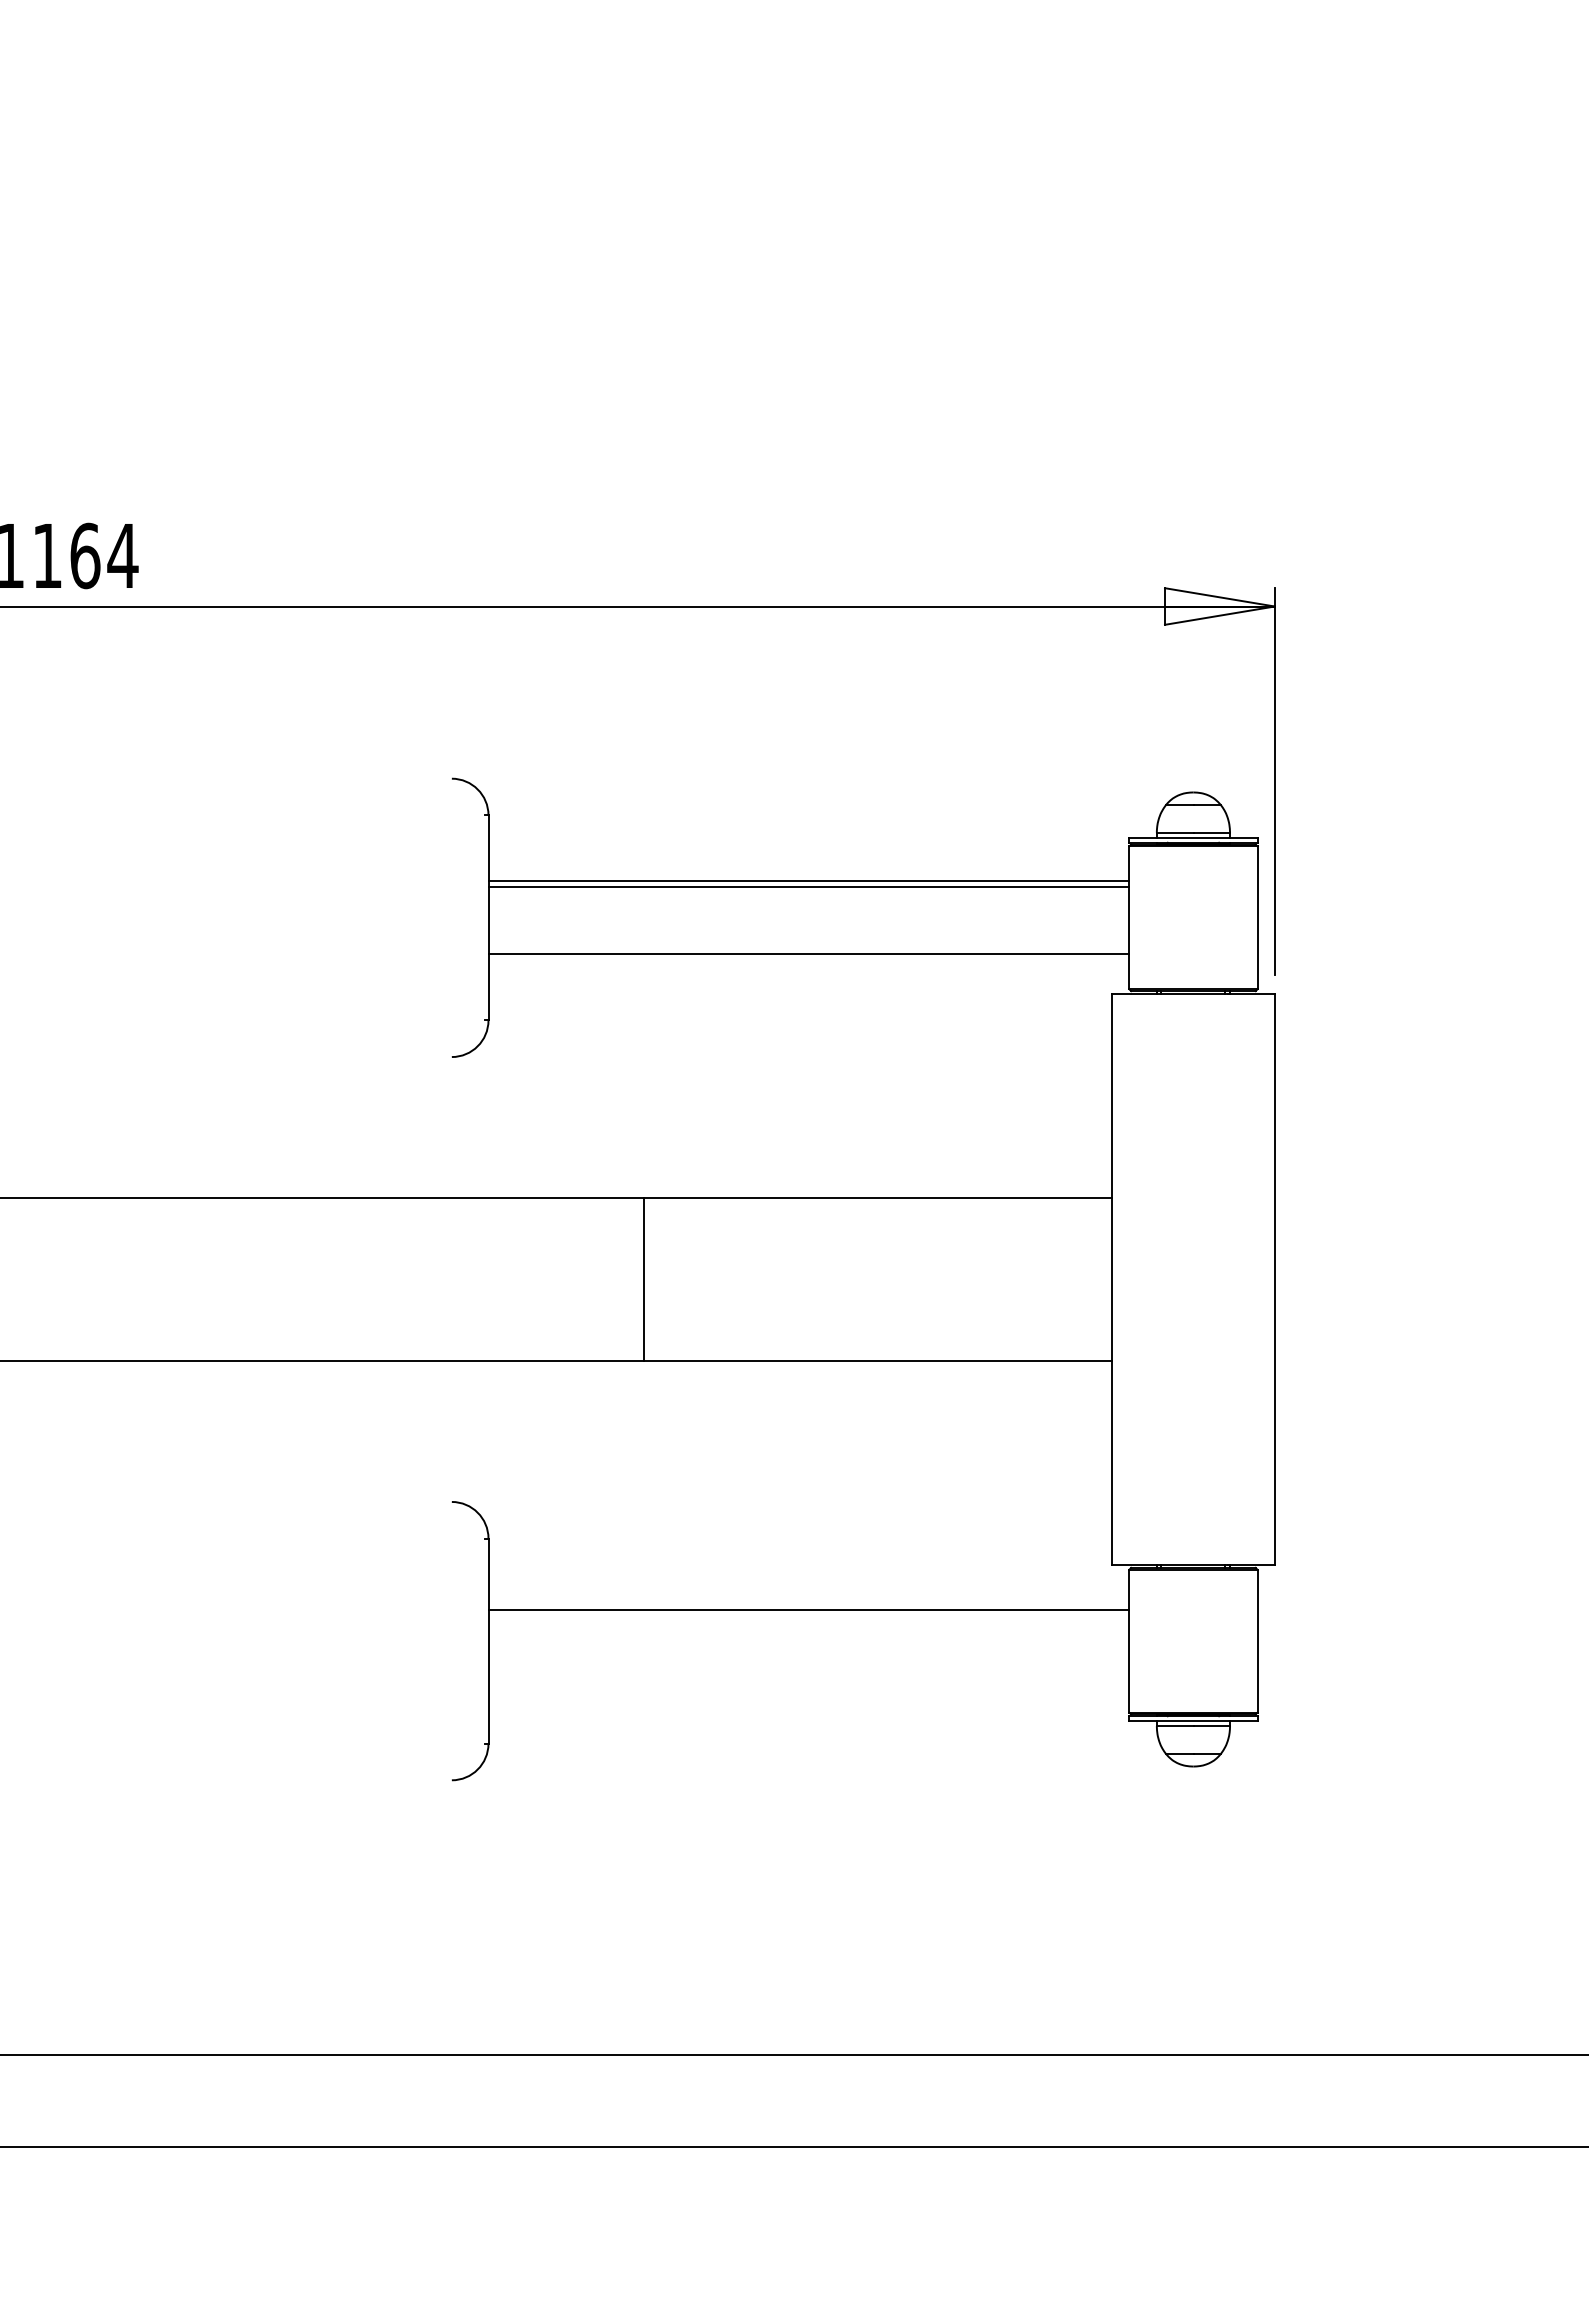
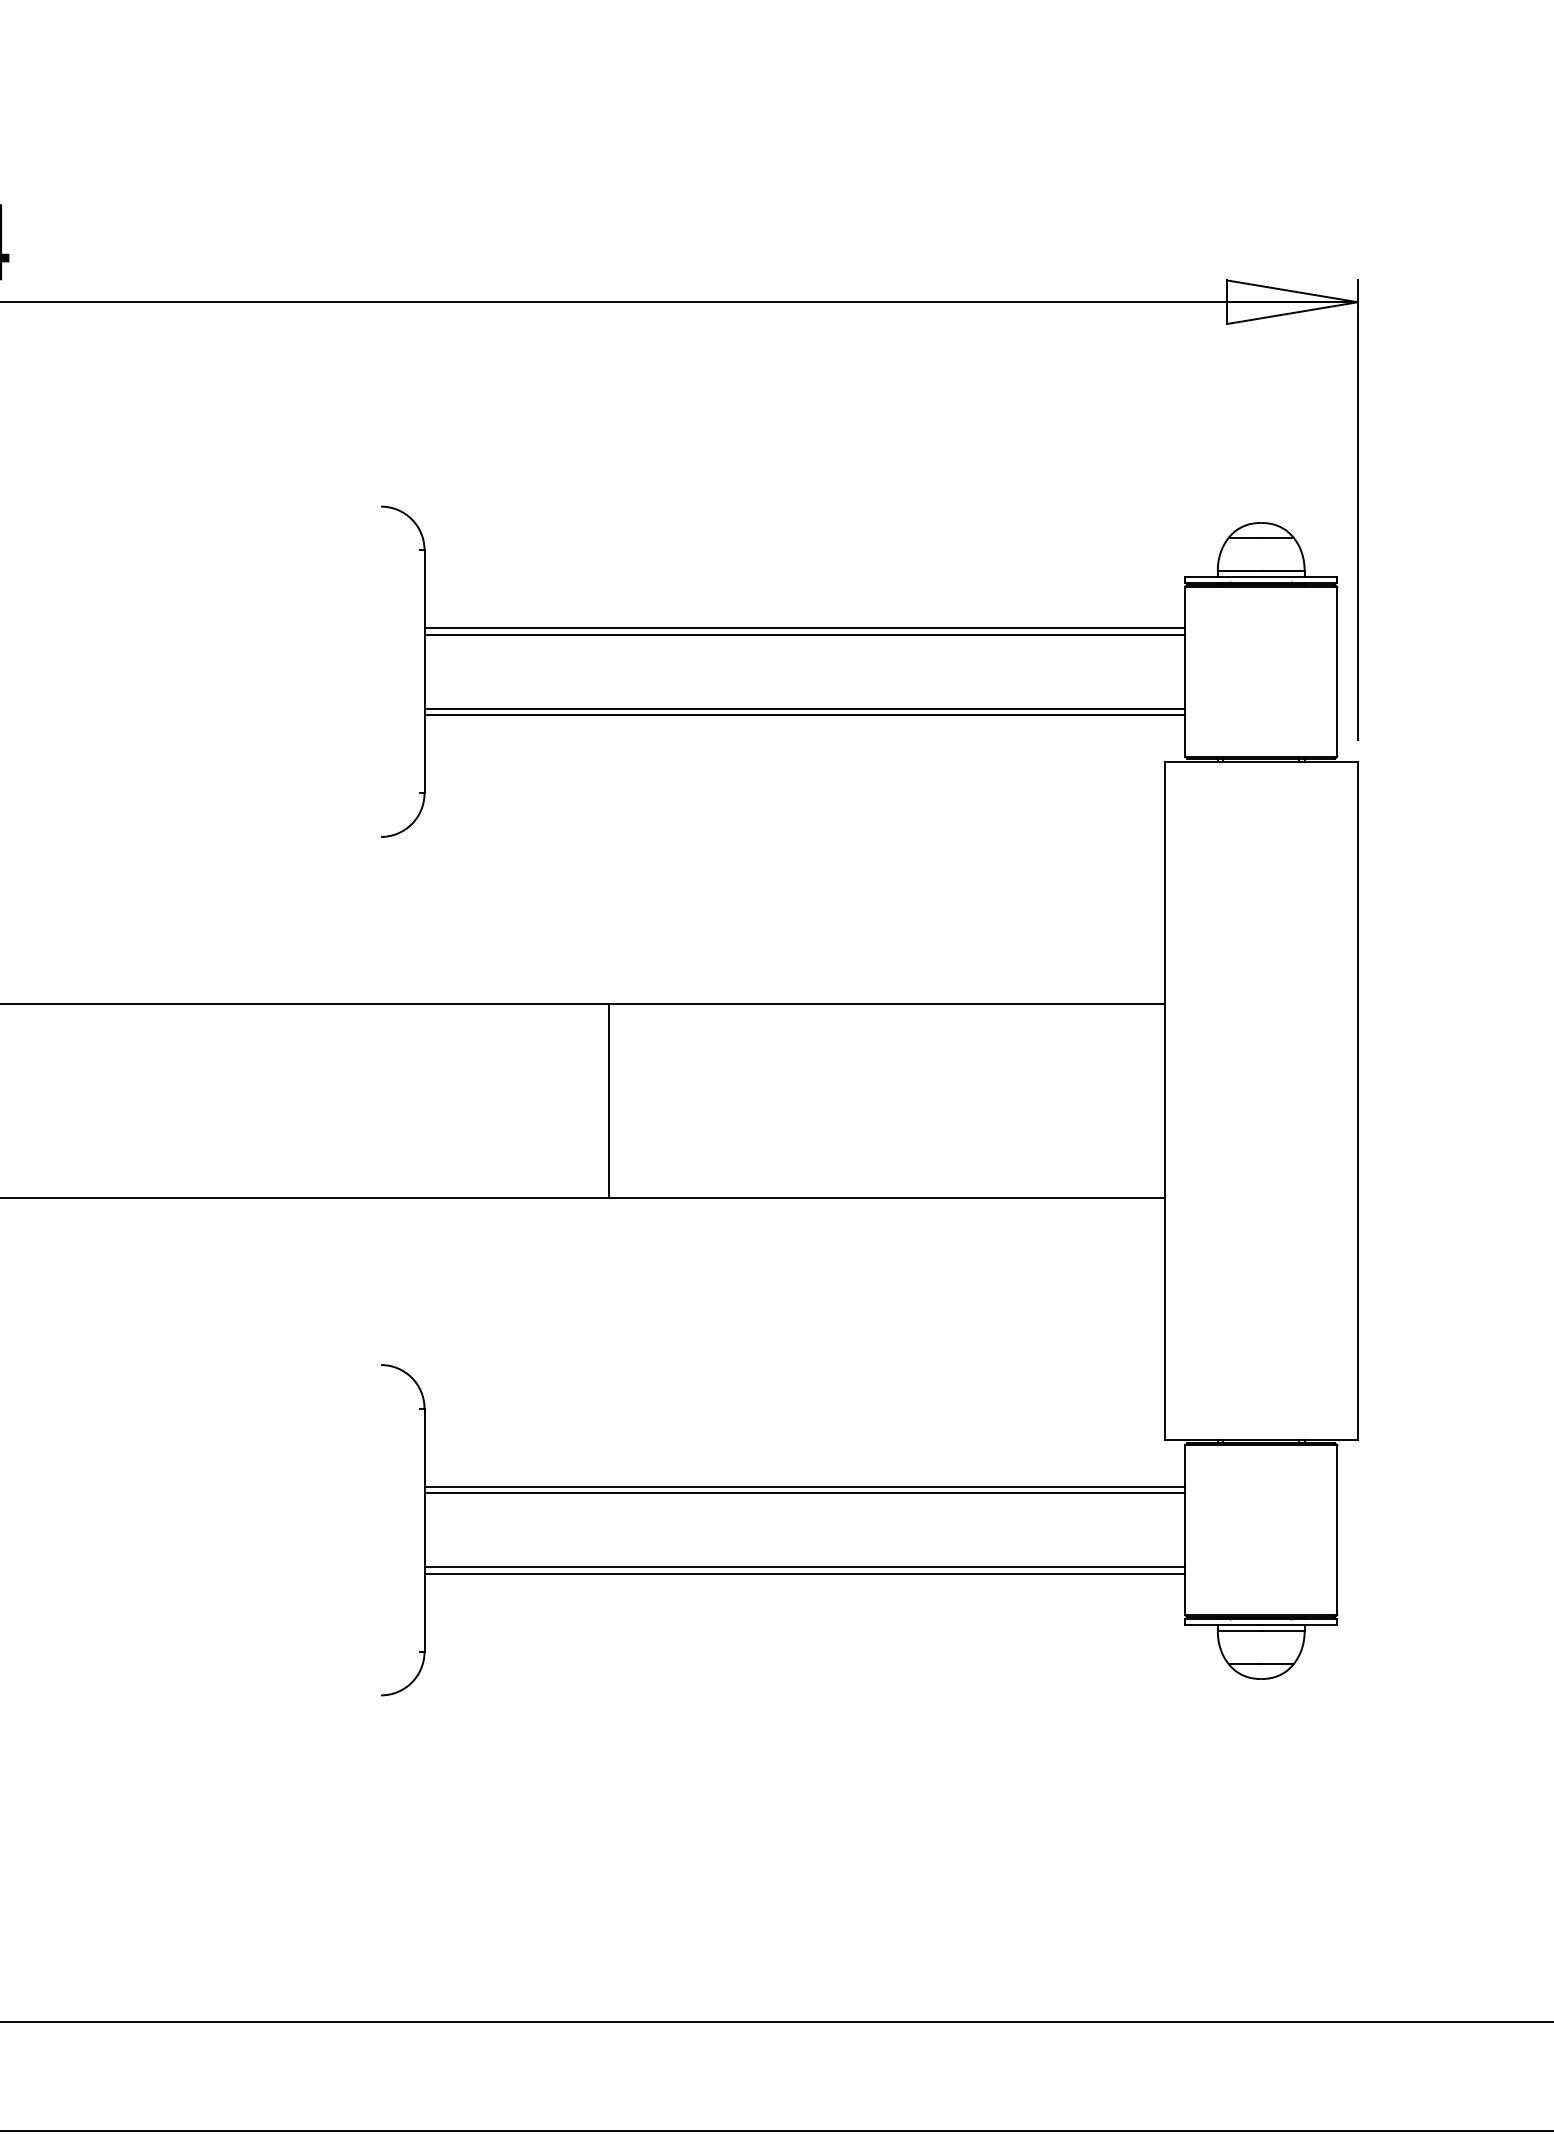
line: (808, 949) -> (804, 709), added
line: (808, 1604) -> (804, 1486), added
line: (808, 1672) -> (804, 1567), added
line: (808, 1677) -> (804, 1573), added

